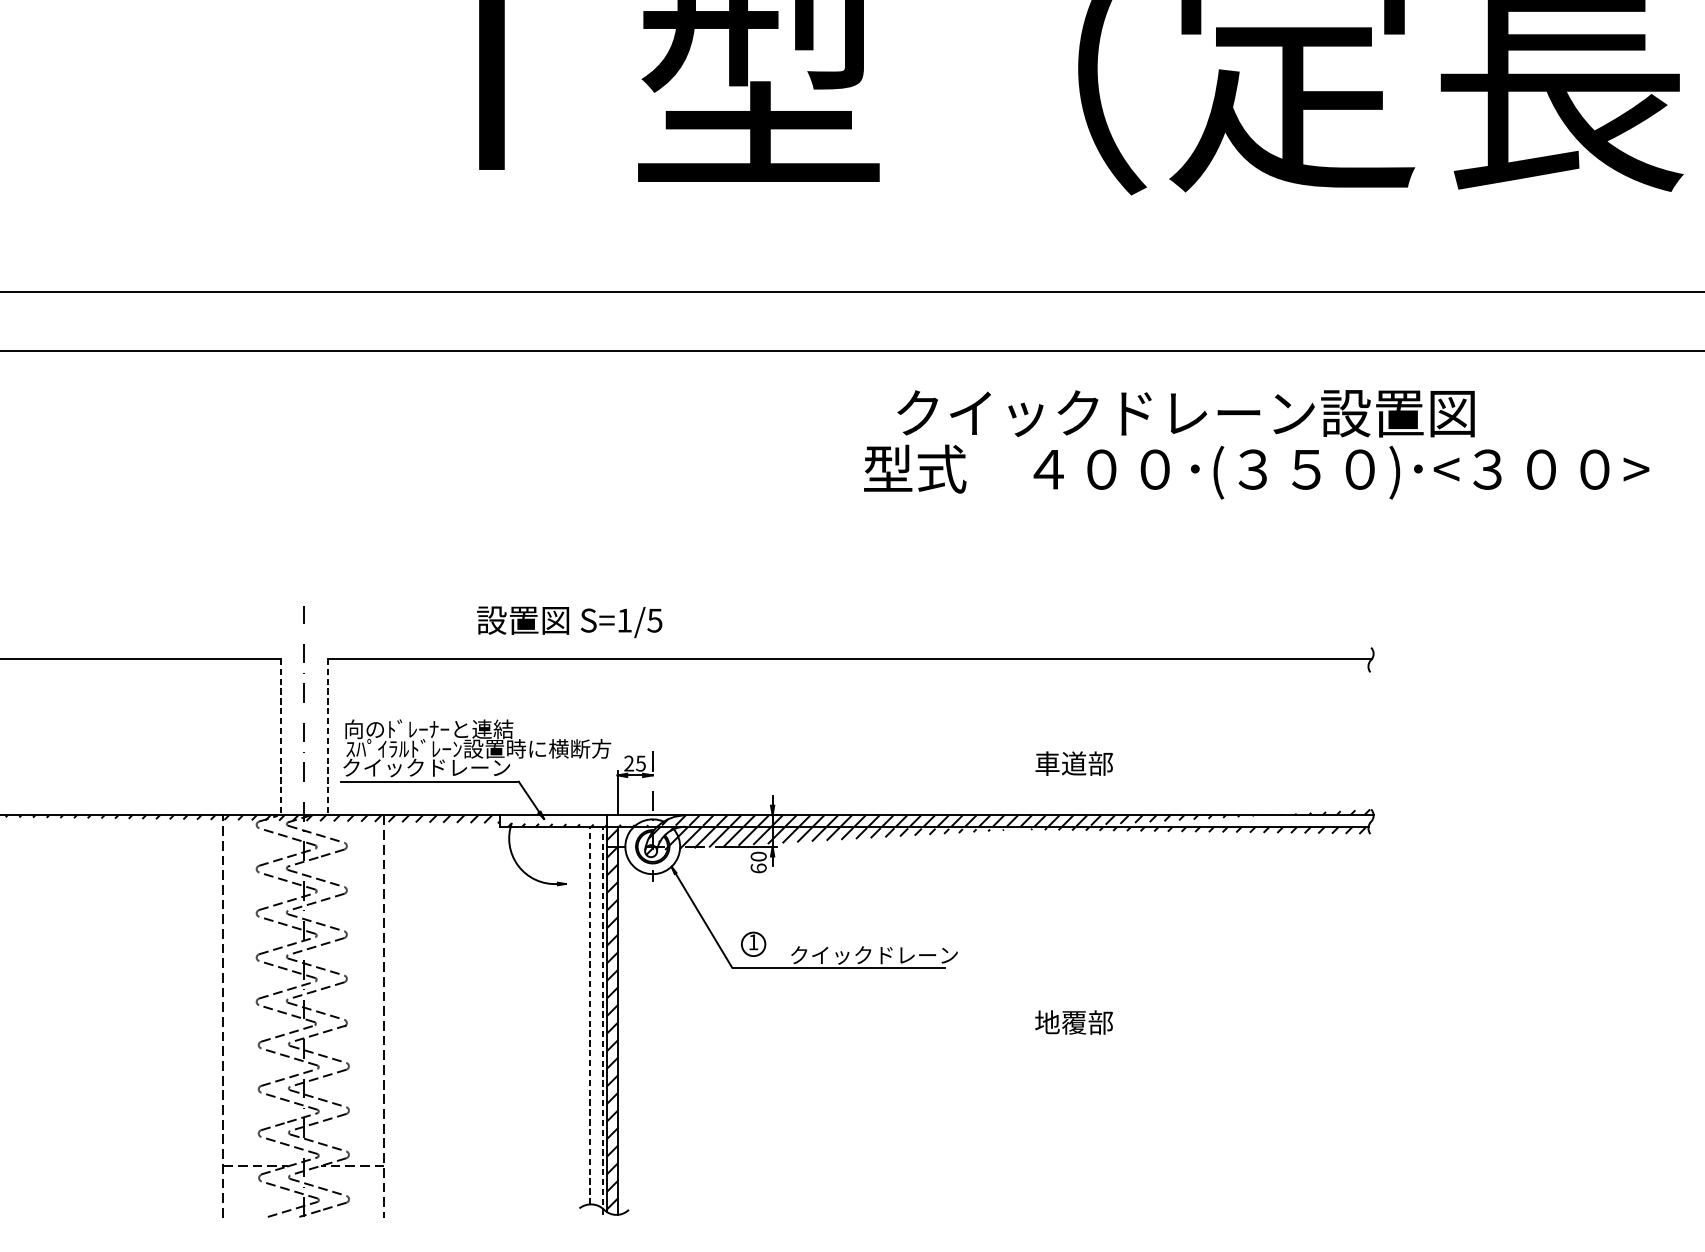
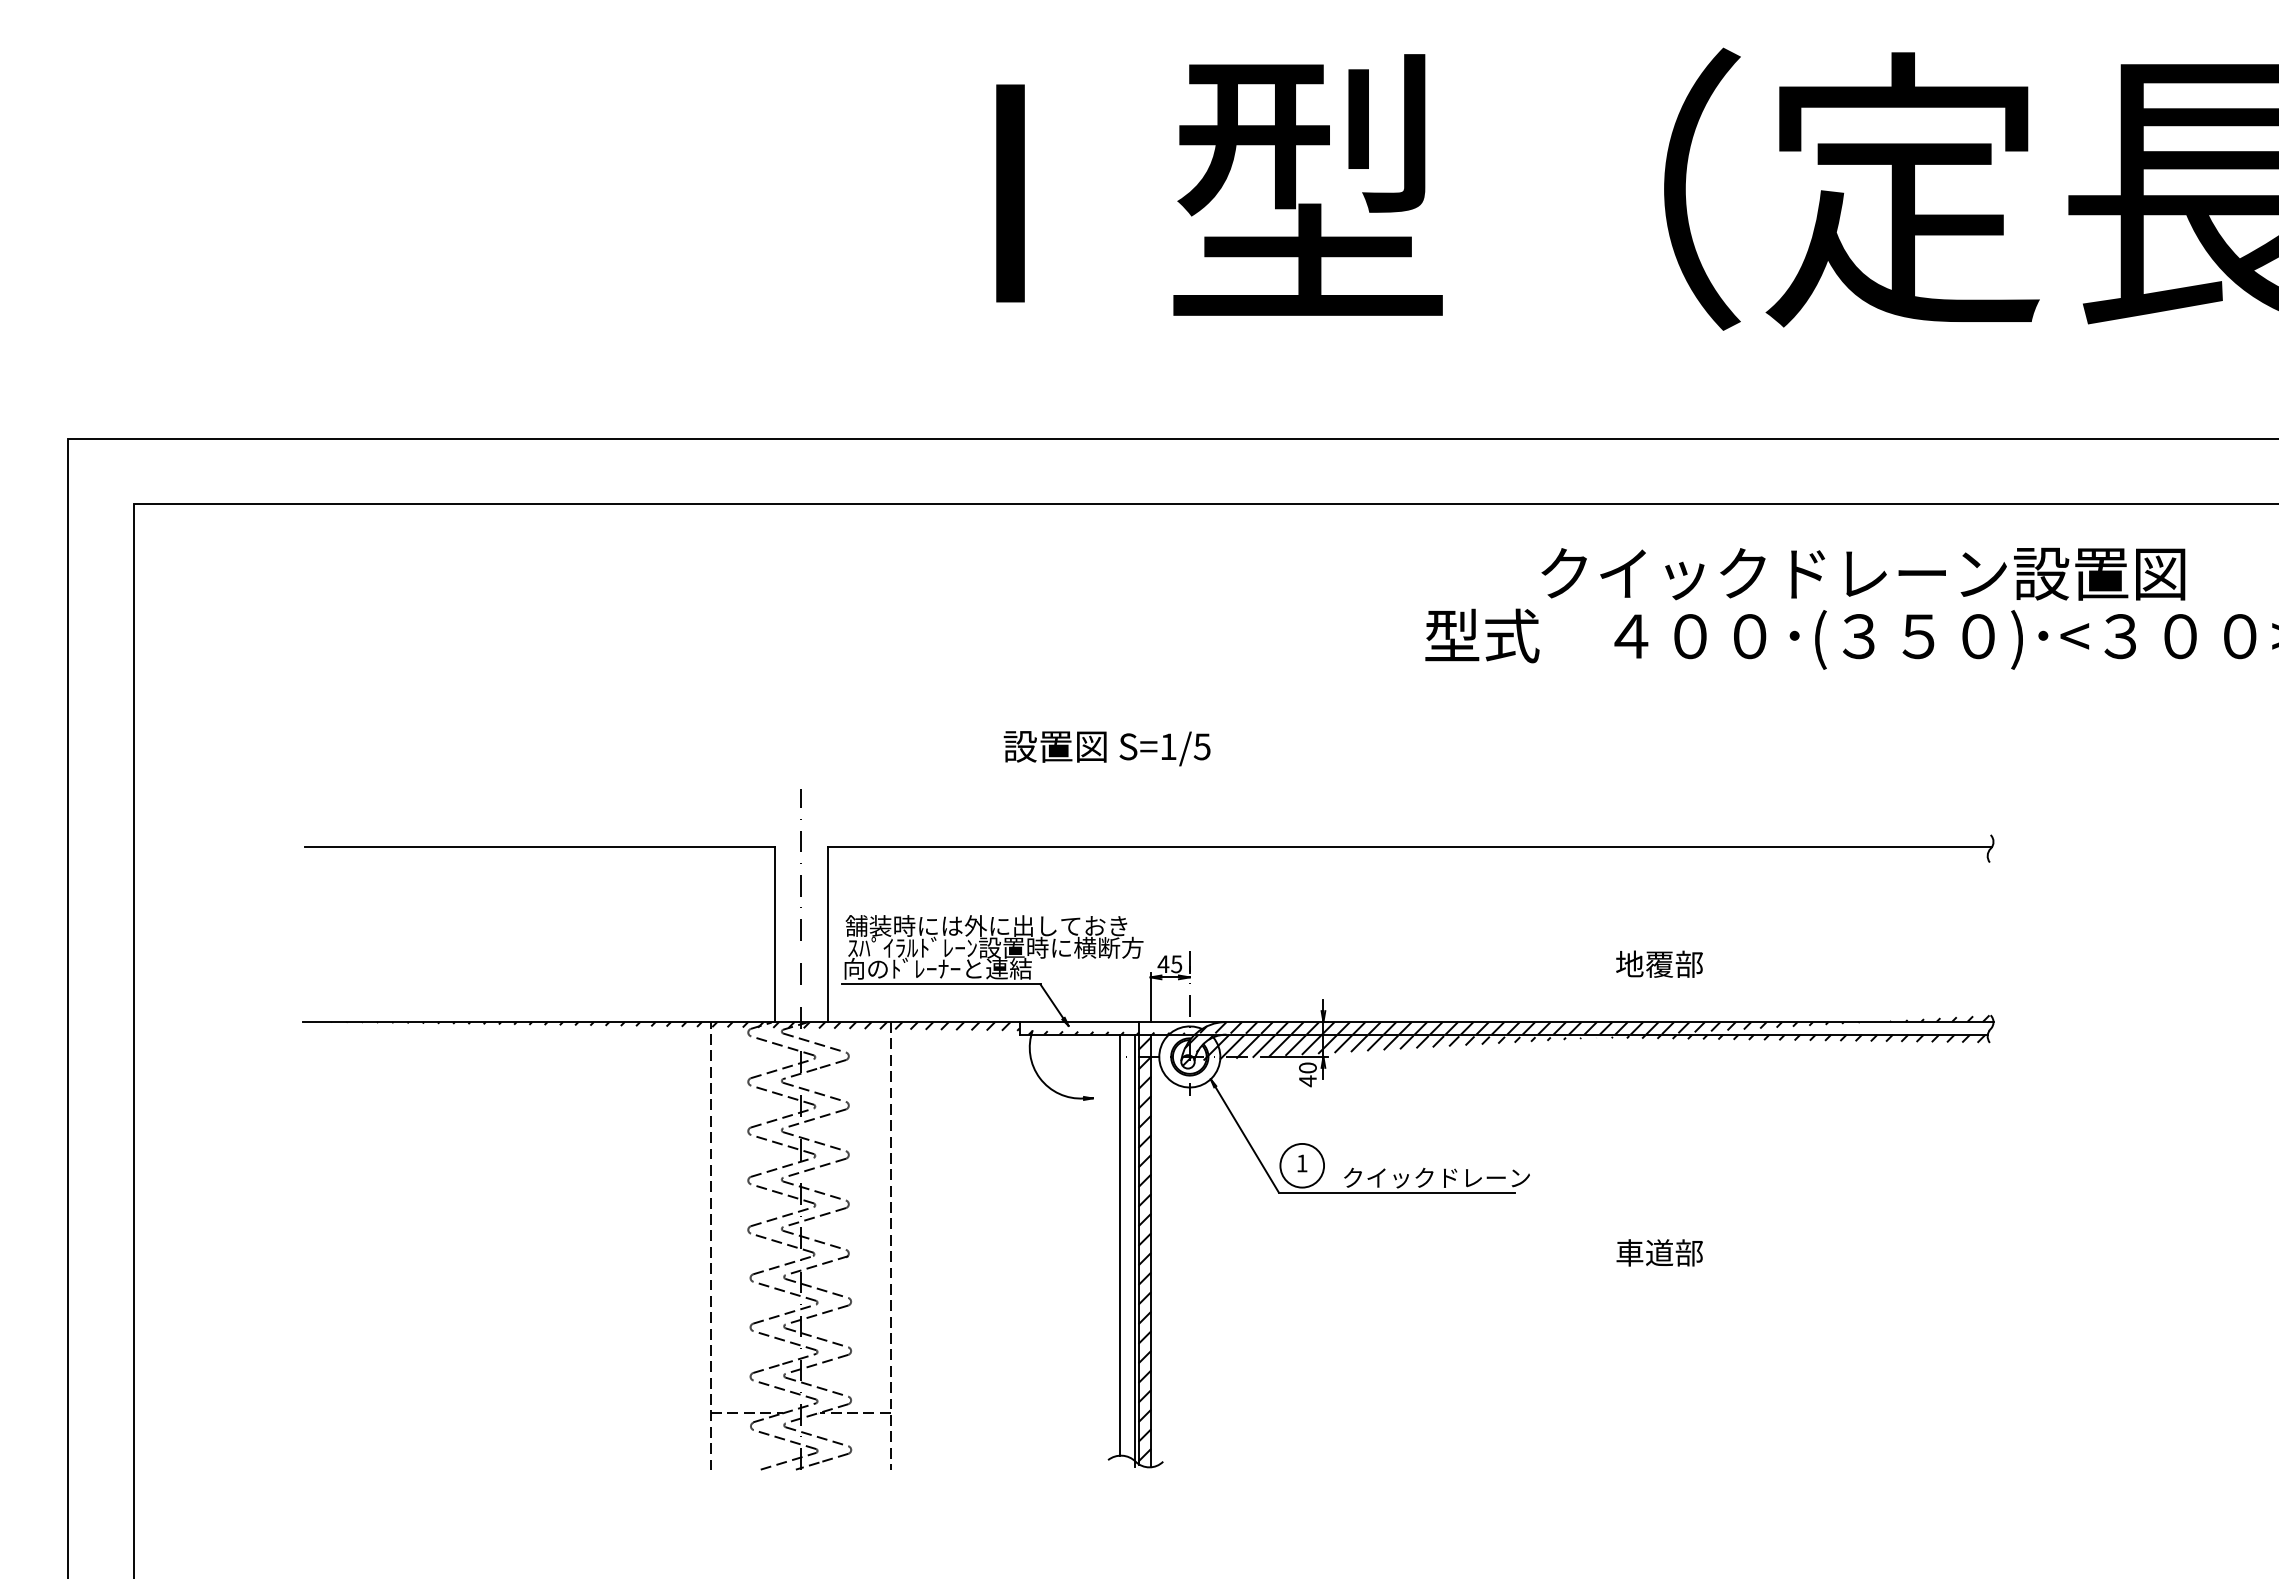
text: (1186, 413) -> (1863, 573), moved
text: (569, 622) -> (1106, 748), moved
text: (470, 728) -> (986, 925), 向のﾄﾞﾚｰﾅｰと連結 -> 舗装時には外に出しておき
line: (281, 737) -> (775, 935), dashed -> solid
line: (327, 737) -> (827, 935), dashed -> solid
text: (629, 762) -> (1163, 963), 25 -> 45
text: (1060, 762) -> (1644, 963), 車道部 -> 地覆部
text: (426, 767) -> (937, 968), クイックドレーン -> 向のﾄﾞﾚｰﾅｰと連結
text: (758, 868) -> (1307, 1081), 60 -> 40
circle: (753, 944) -> (1302, 1165), size x1.67
line: (589, 1015) -> (1119, 1245), dashed -> solid
line: (603, 1020) -> (1134, 1250), dashed -> solid
text: (1060, 1022) -> (1644, 1252), 地覆部 -> 車道部

